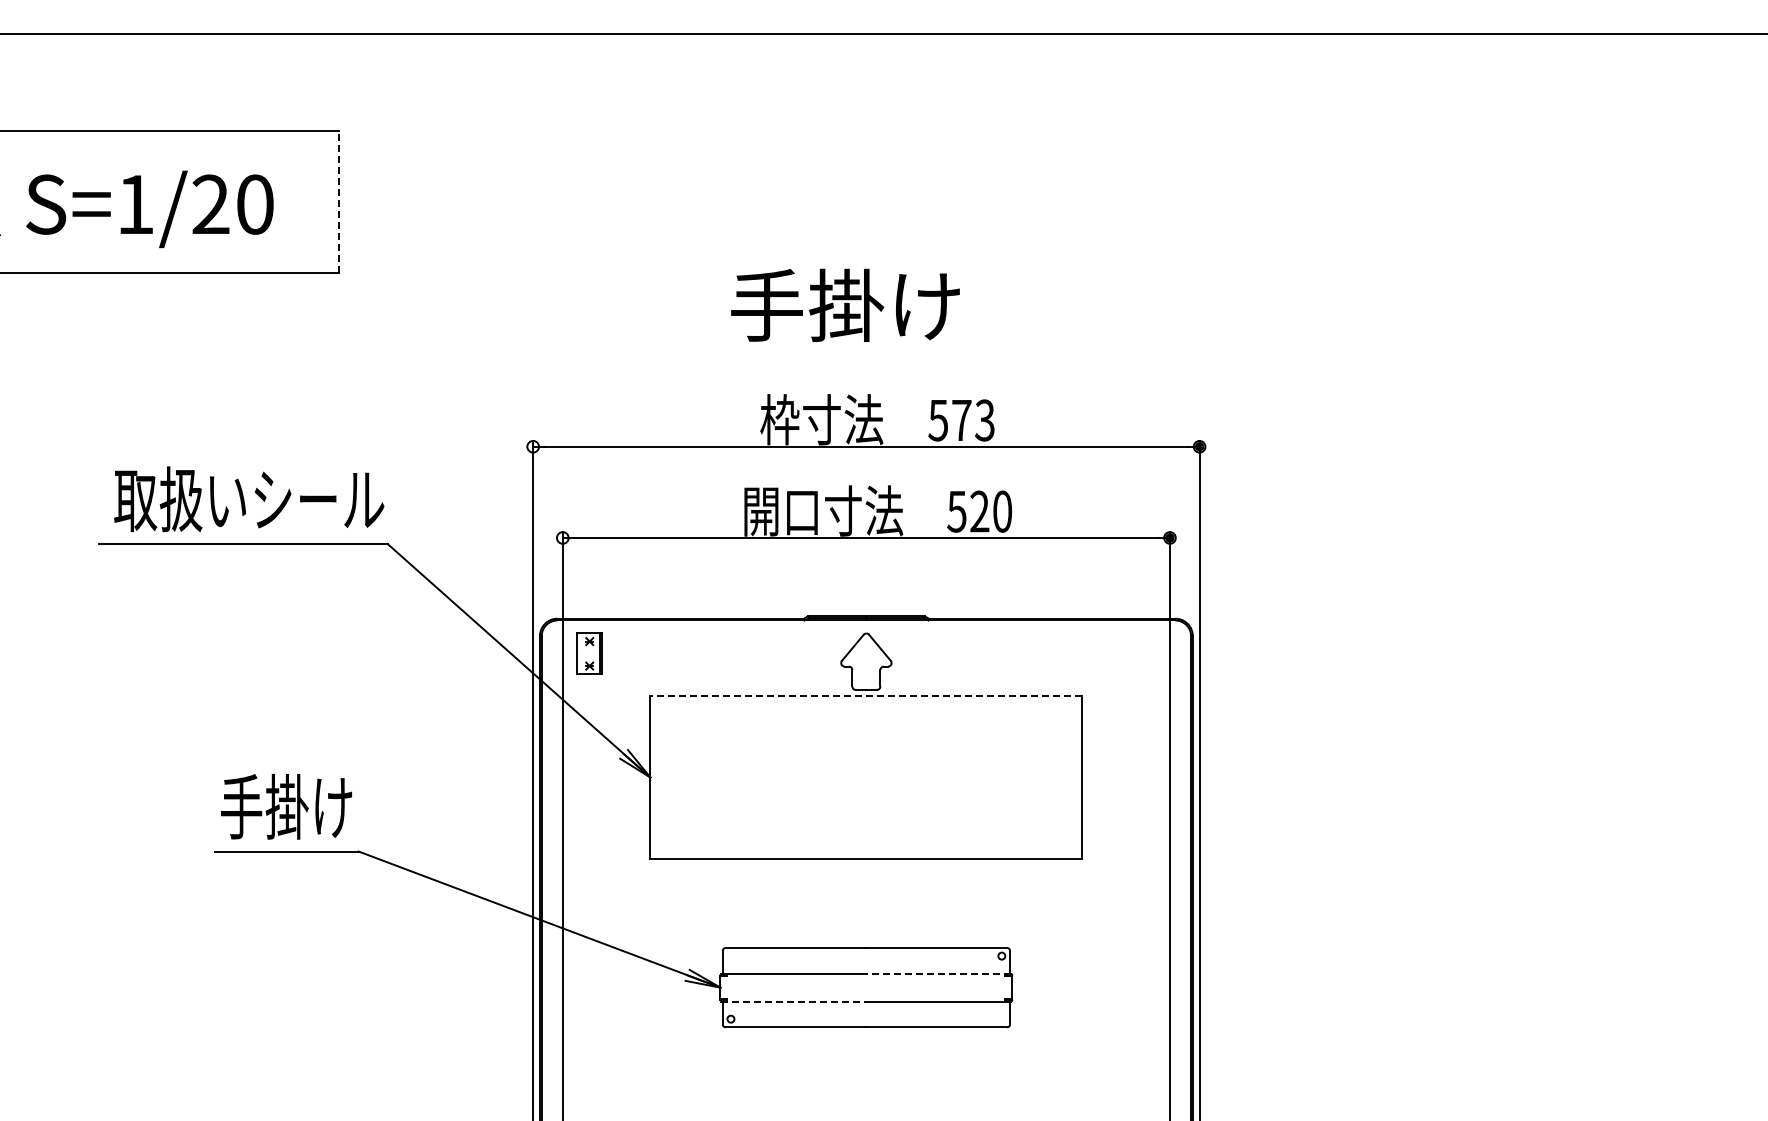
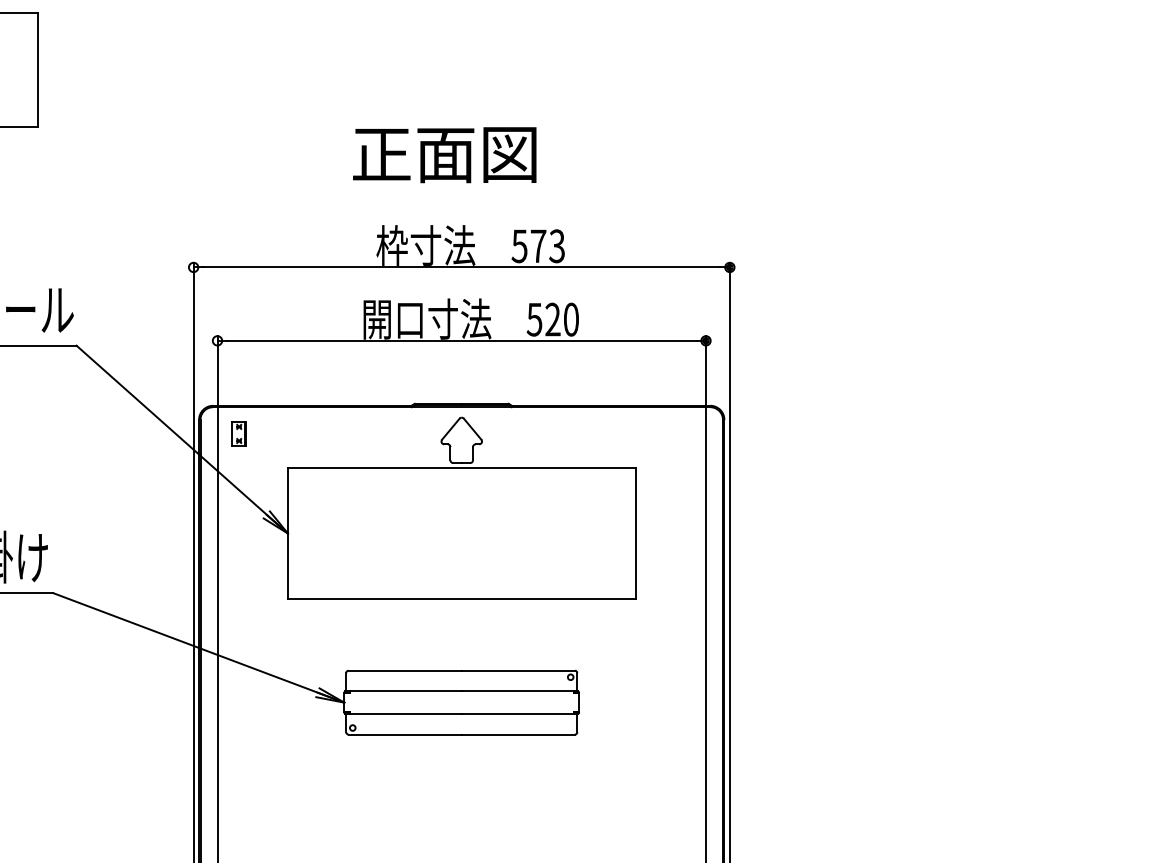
line: (339, 201) -> (37, 70), dashed -> solid
text: (845, 304) -> (444, 152), 手掛け -> 正面図
part: (589, 653) -> (238, 433), size x0.71
line: (866, 695) -> (461, 467), dashed -> solid
line: (938, 973) -> (519, 691), dashed -> solid
line: (793, 1001) -> (403, 713), dashed -> solid

